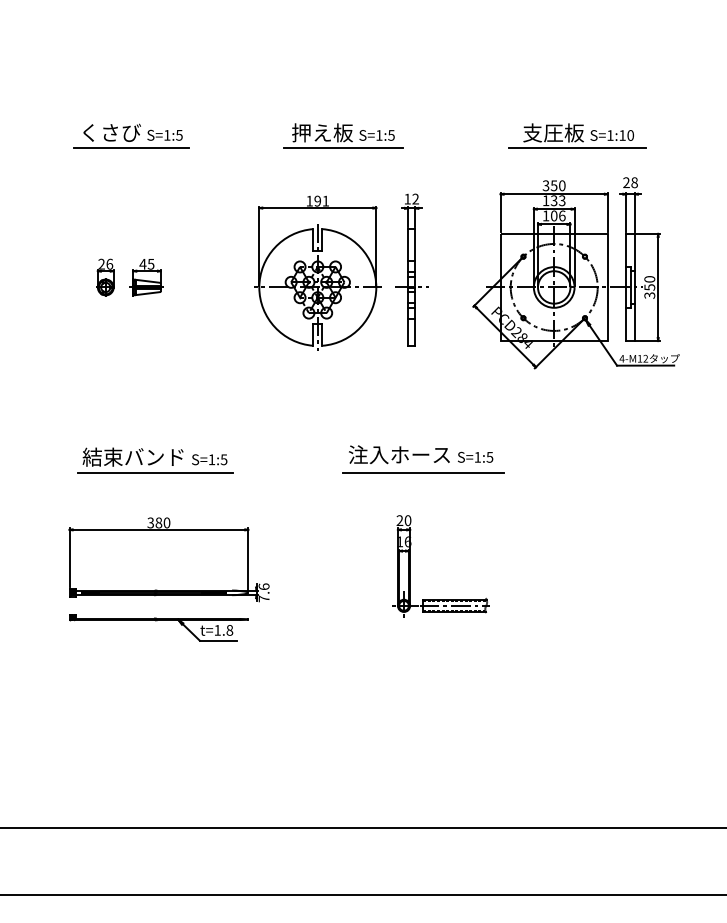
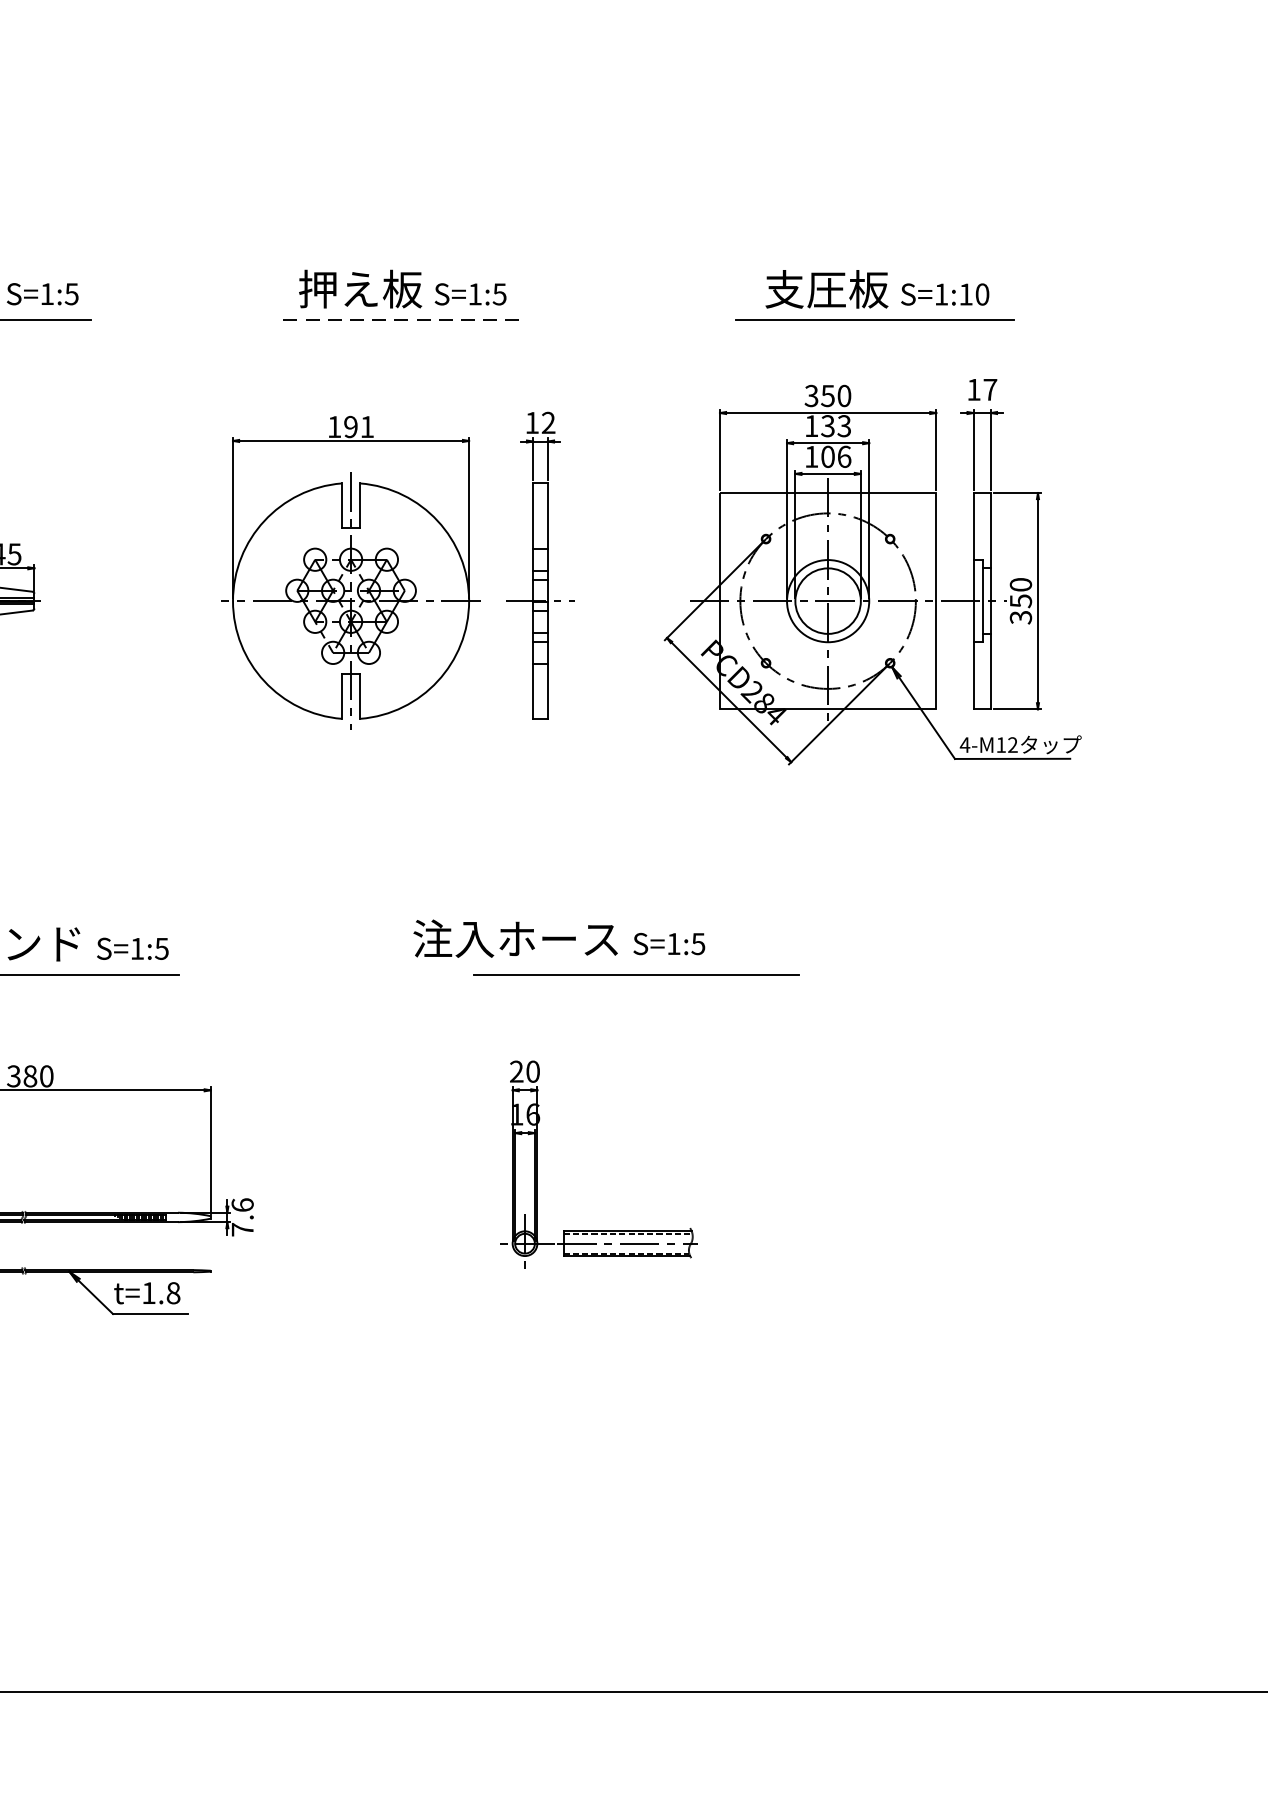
line: (343, 148) -> (402, 320), solid -> dashed
text: (630, 182) -> (982, 389), 28 -> 17
line: (423, 472) -> (636, 974), moved

